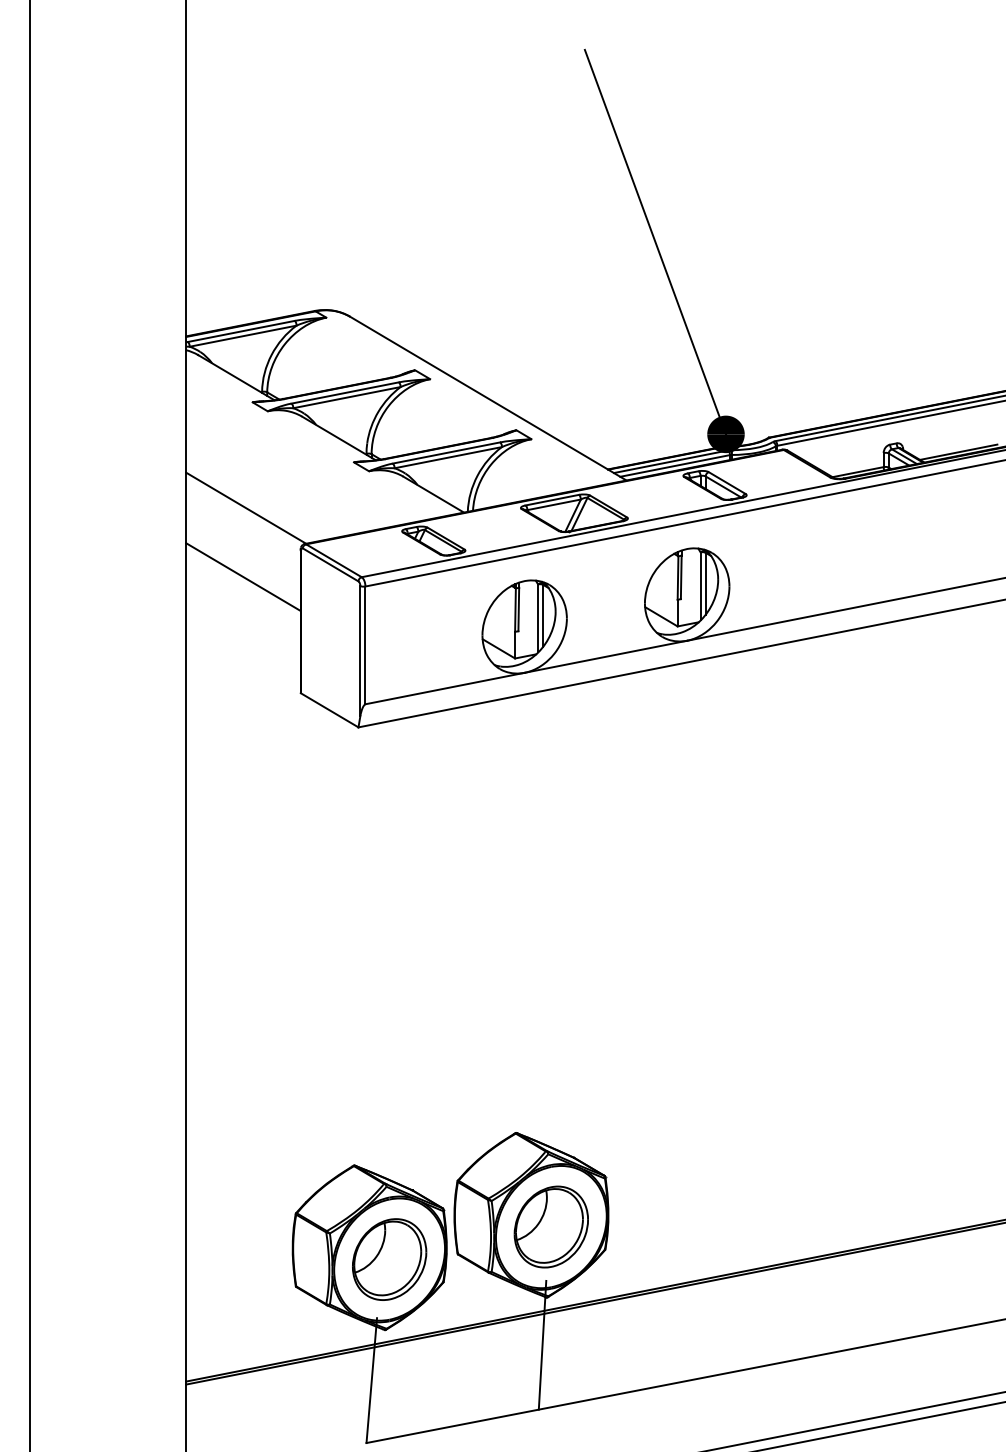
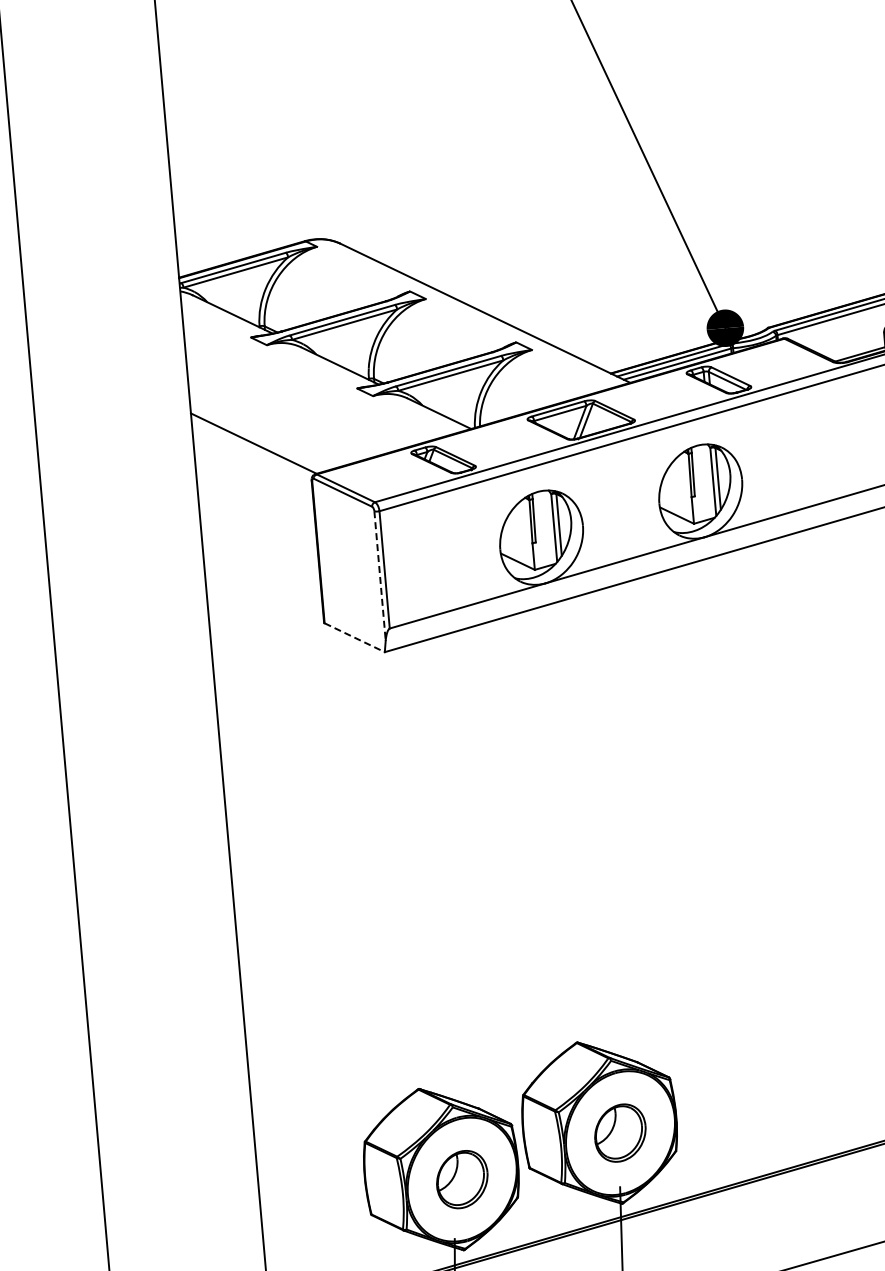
line: (243, 576) -> (257, 511), removed
line: (360, 651) -> (380, 576), solid -> dashed
line: (330, 710) -> (355, 637), solid -> dashed
part: (550, 1226) -> (619, 1132), size x0.7
part: (389, 1259) -> (462, 1179), size x0.7

